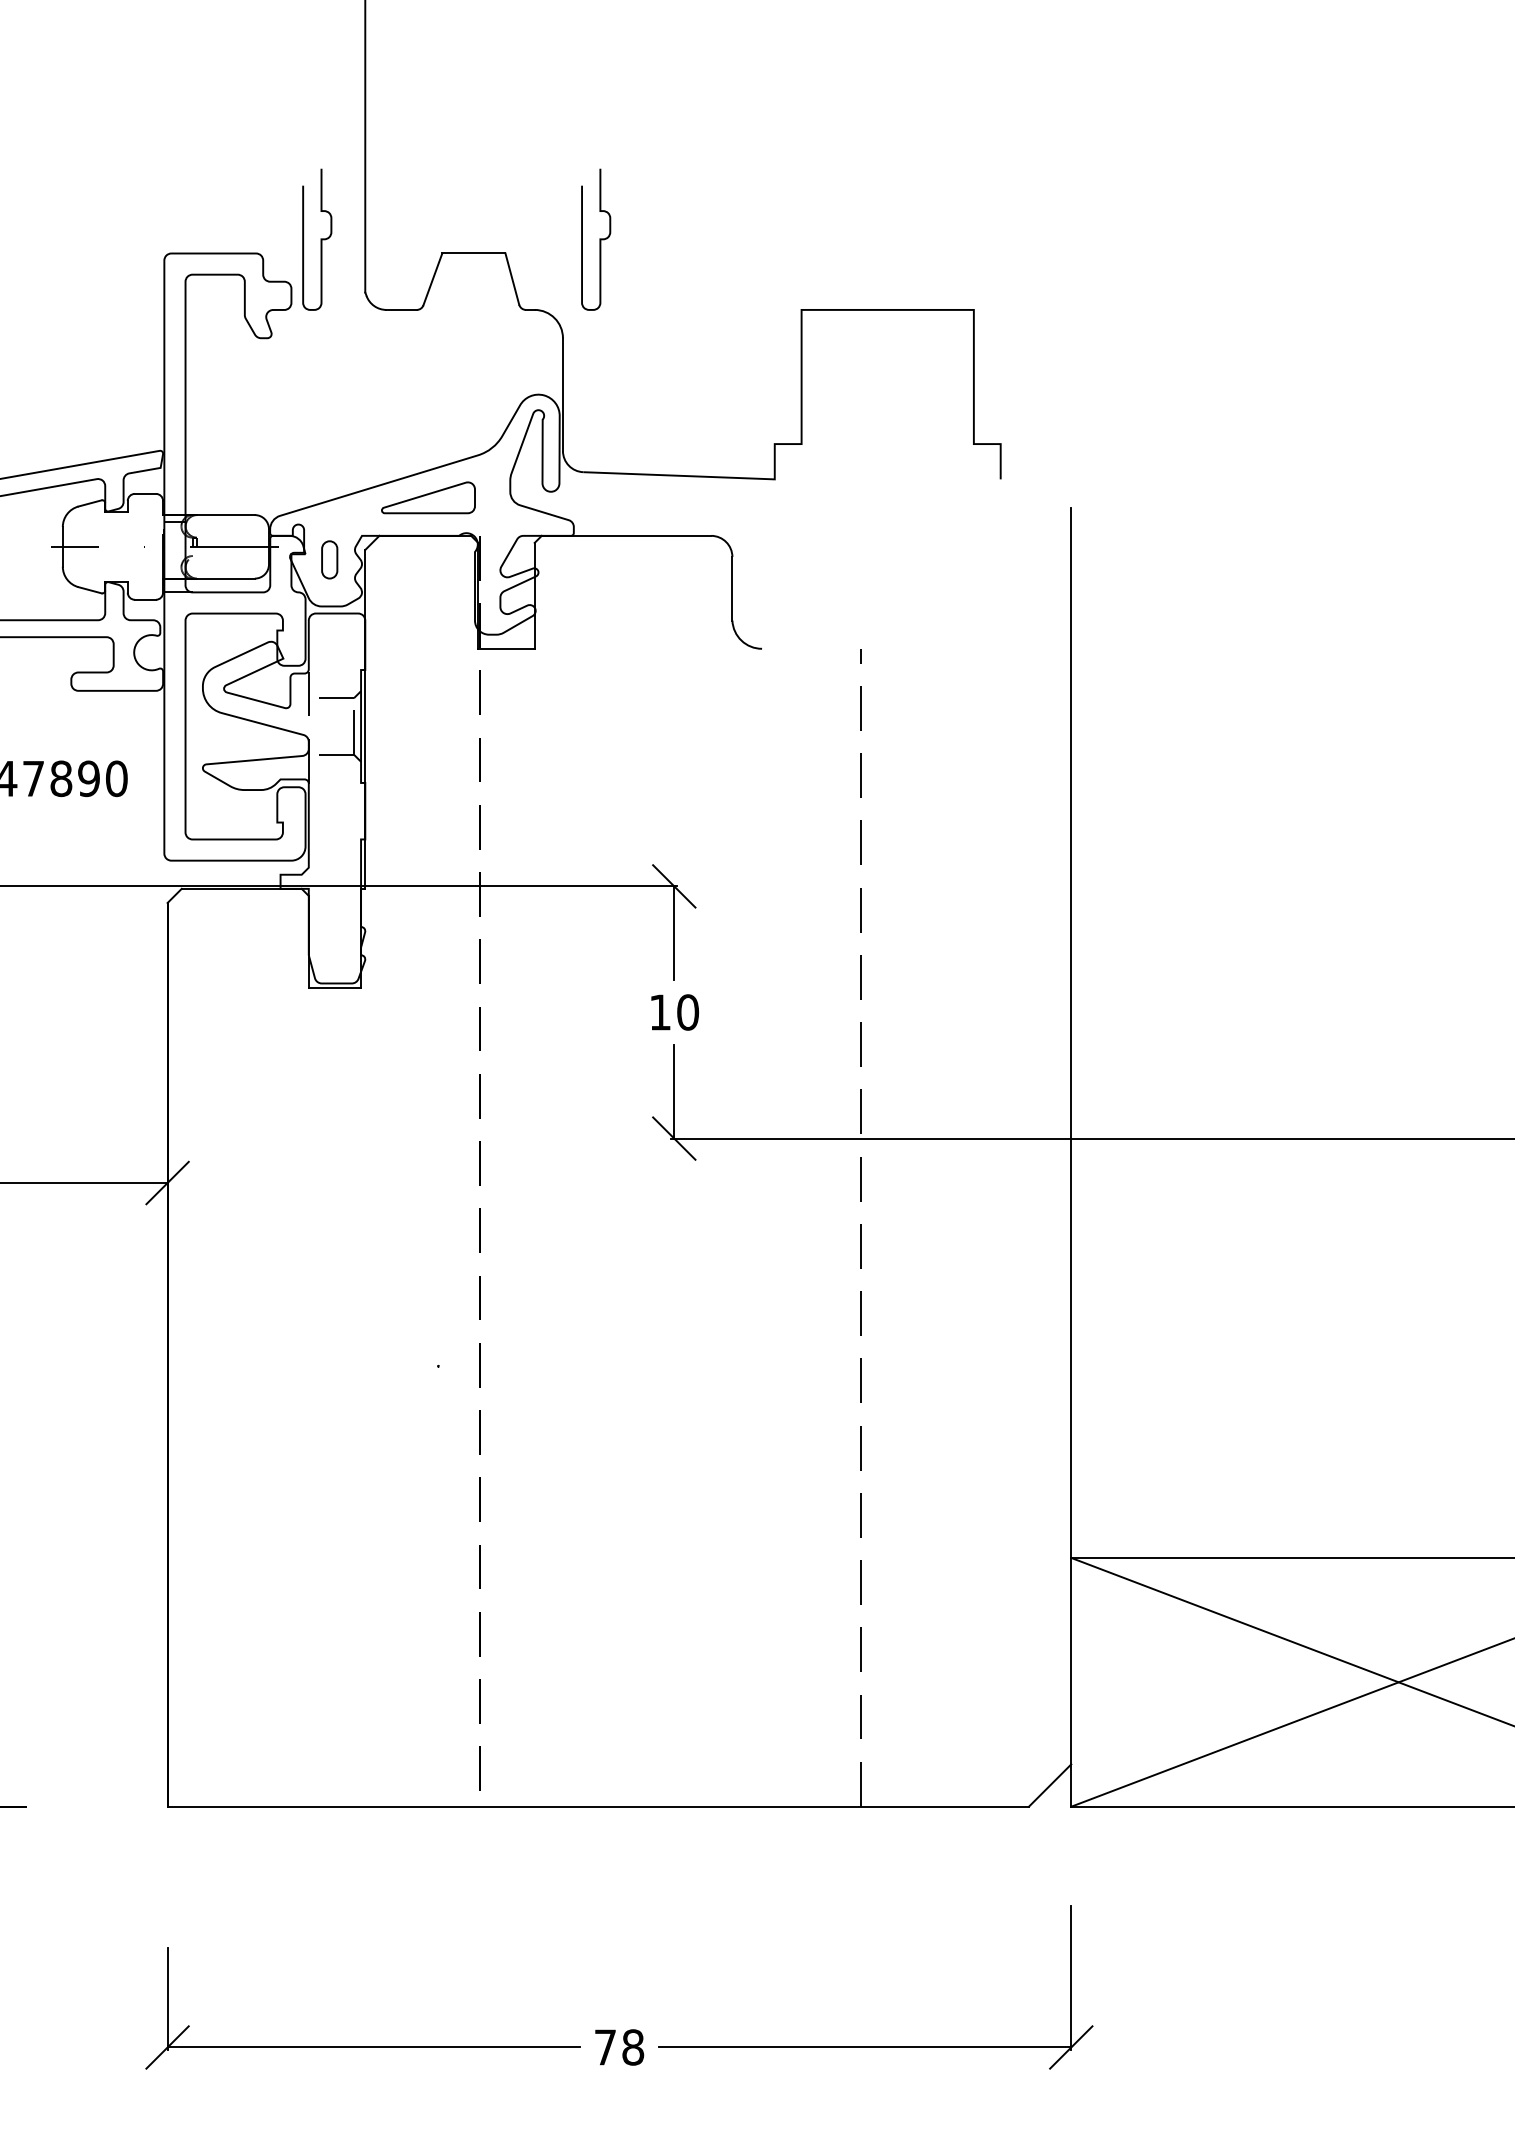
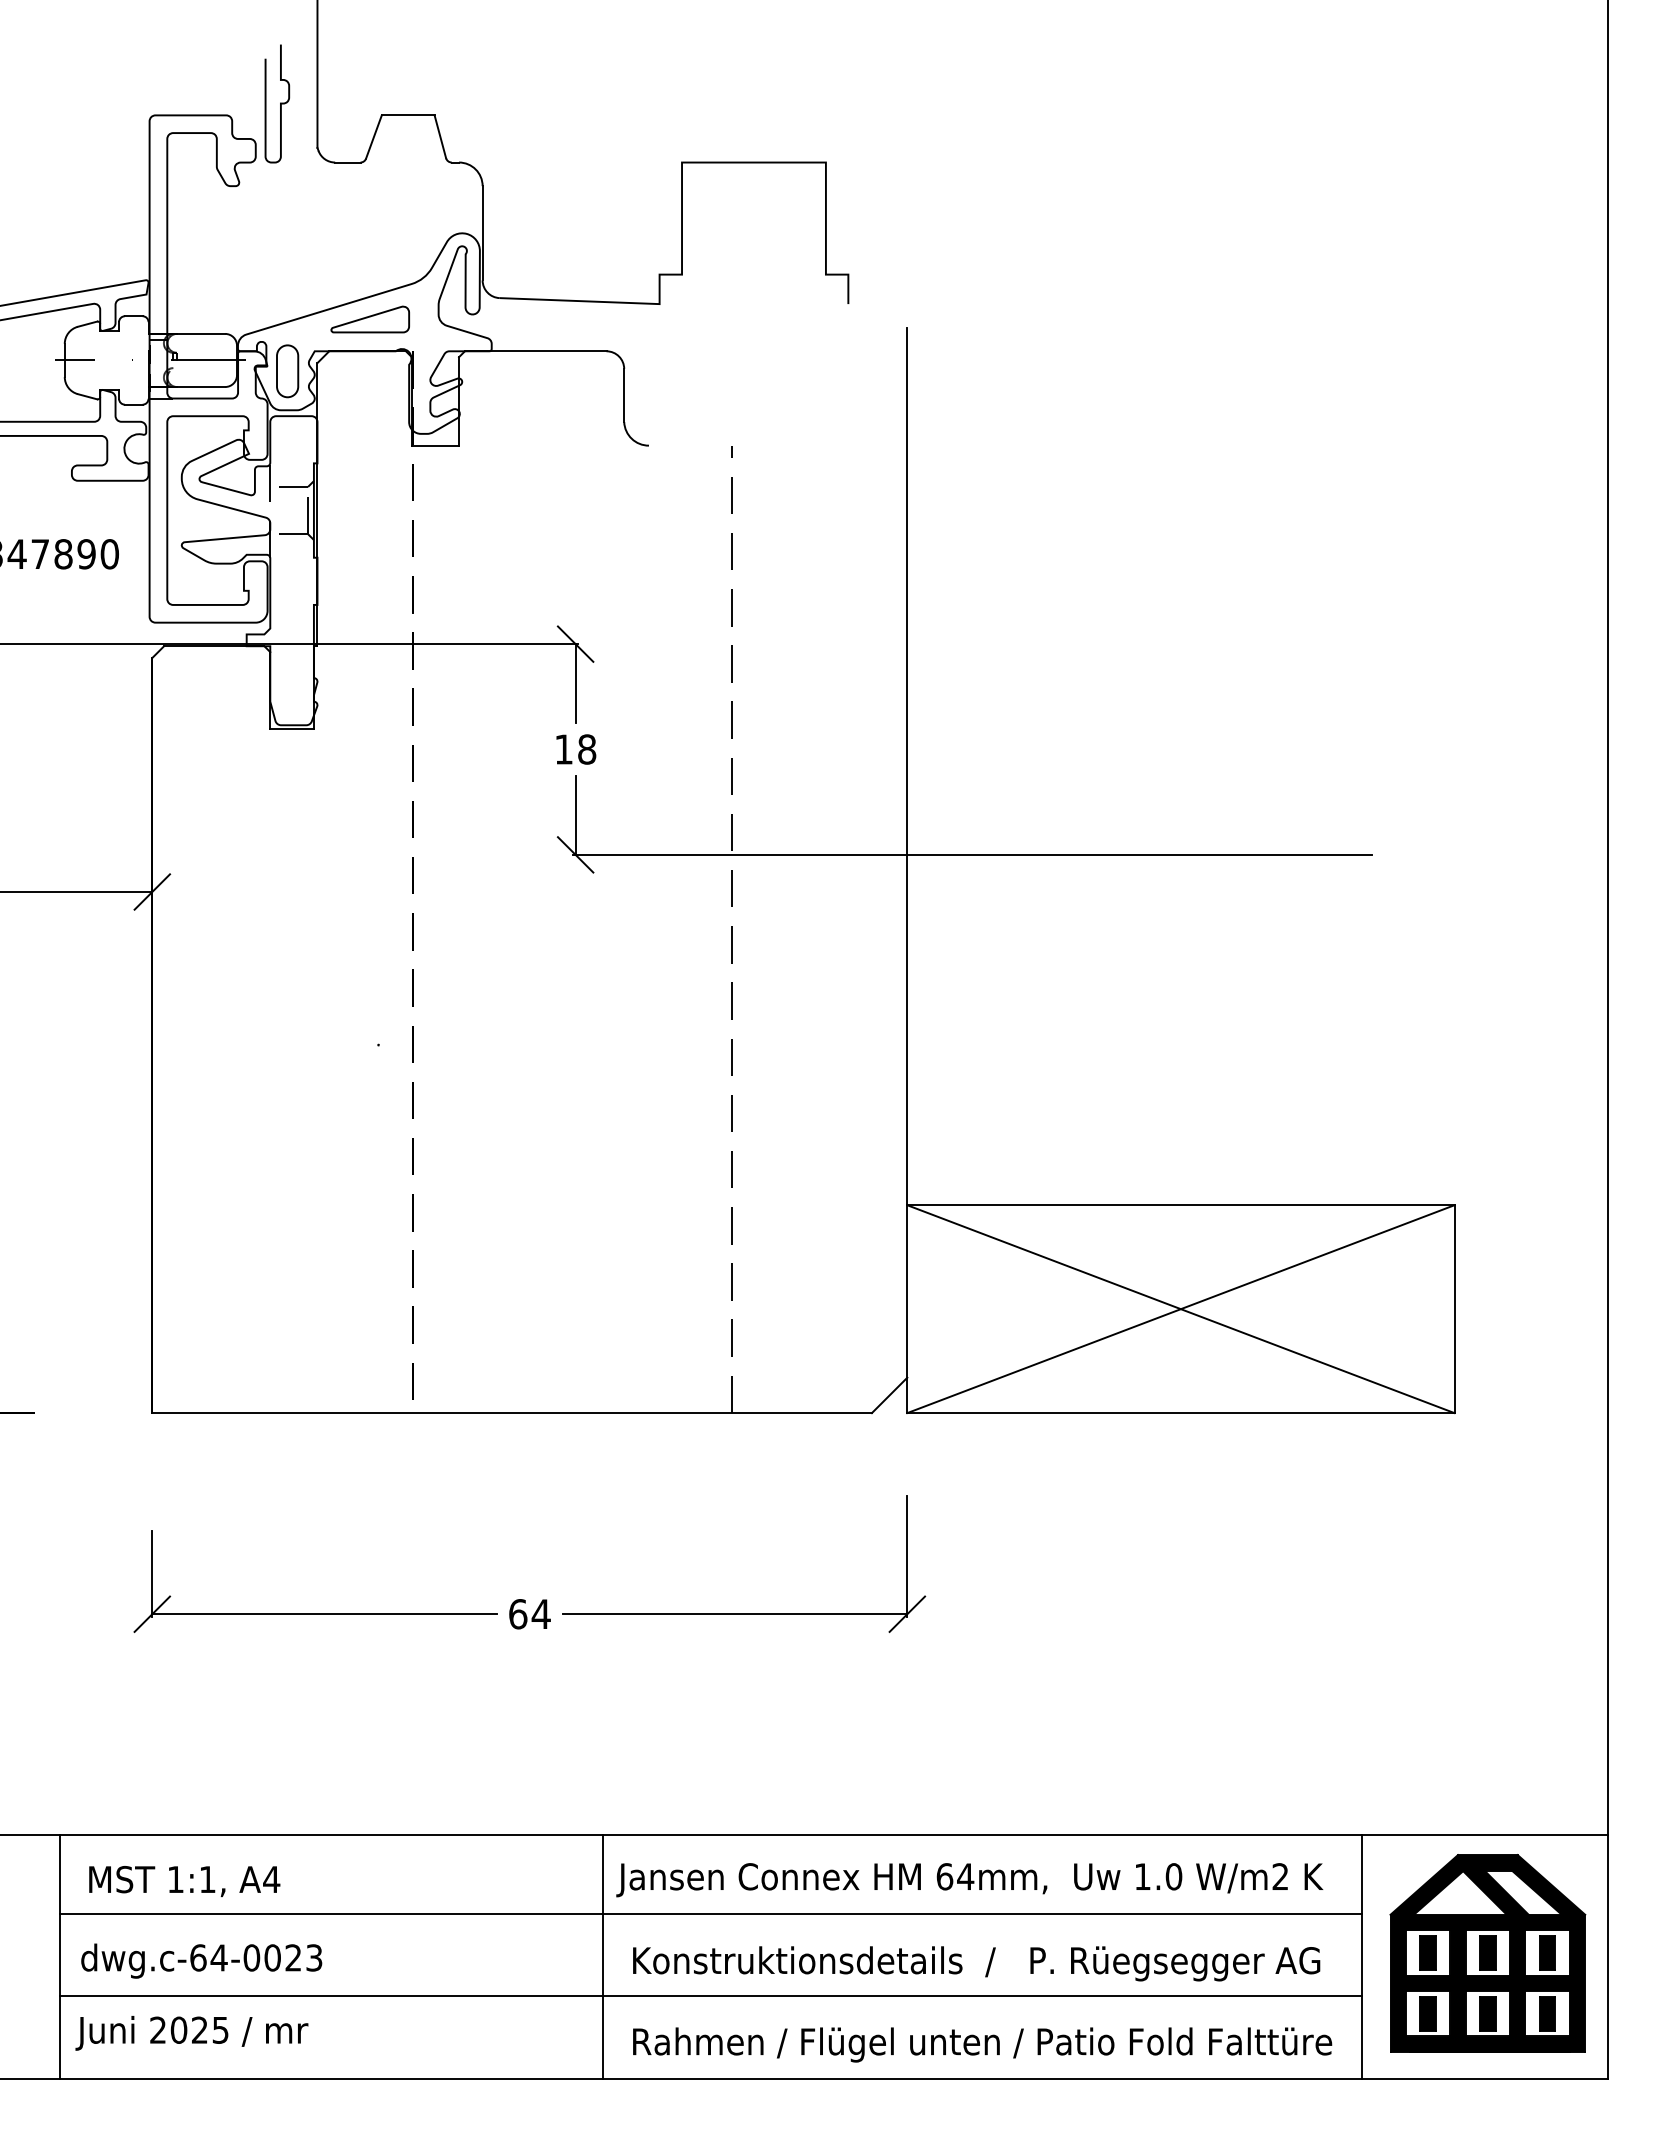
curve: (599, 239) -> (513, 103), removed
part: (329, 560) -> (287, 371), size x1.67
text: (688, 1012) -> (587, 749), 10 -> 18
text: (619, 2047) -> (529, 1614), 78 -> 64

